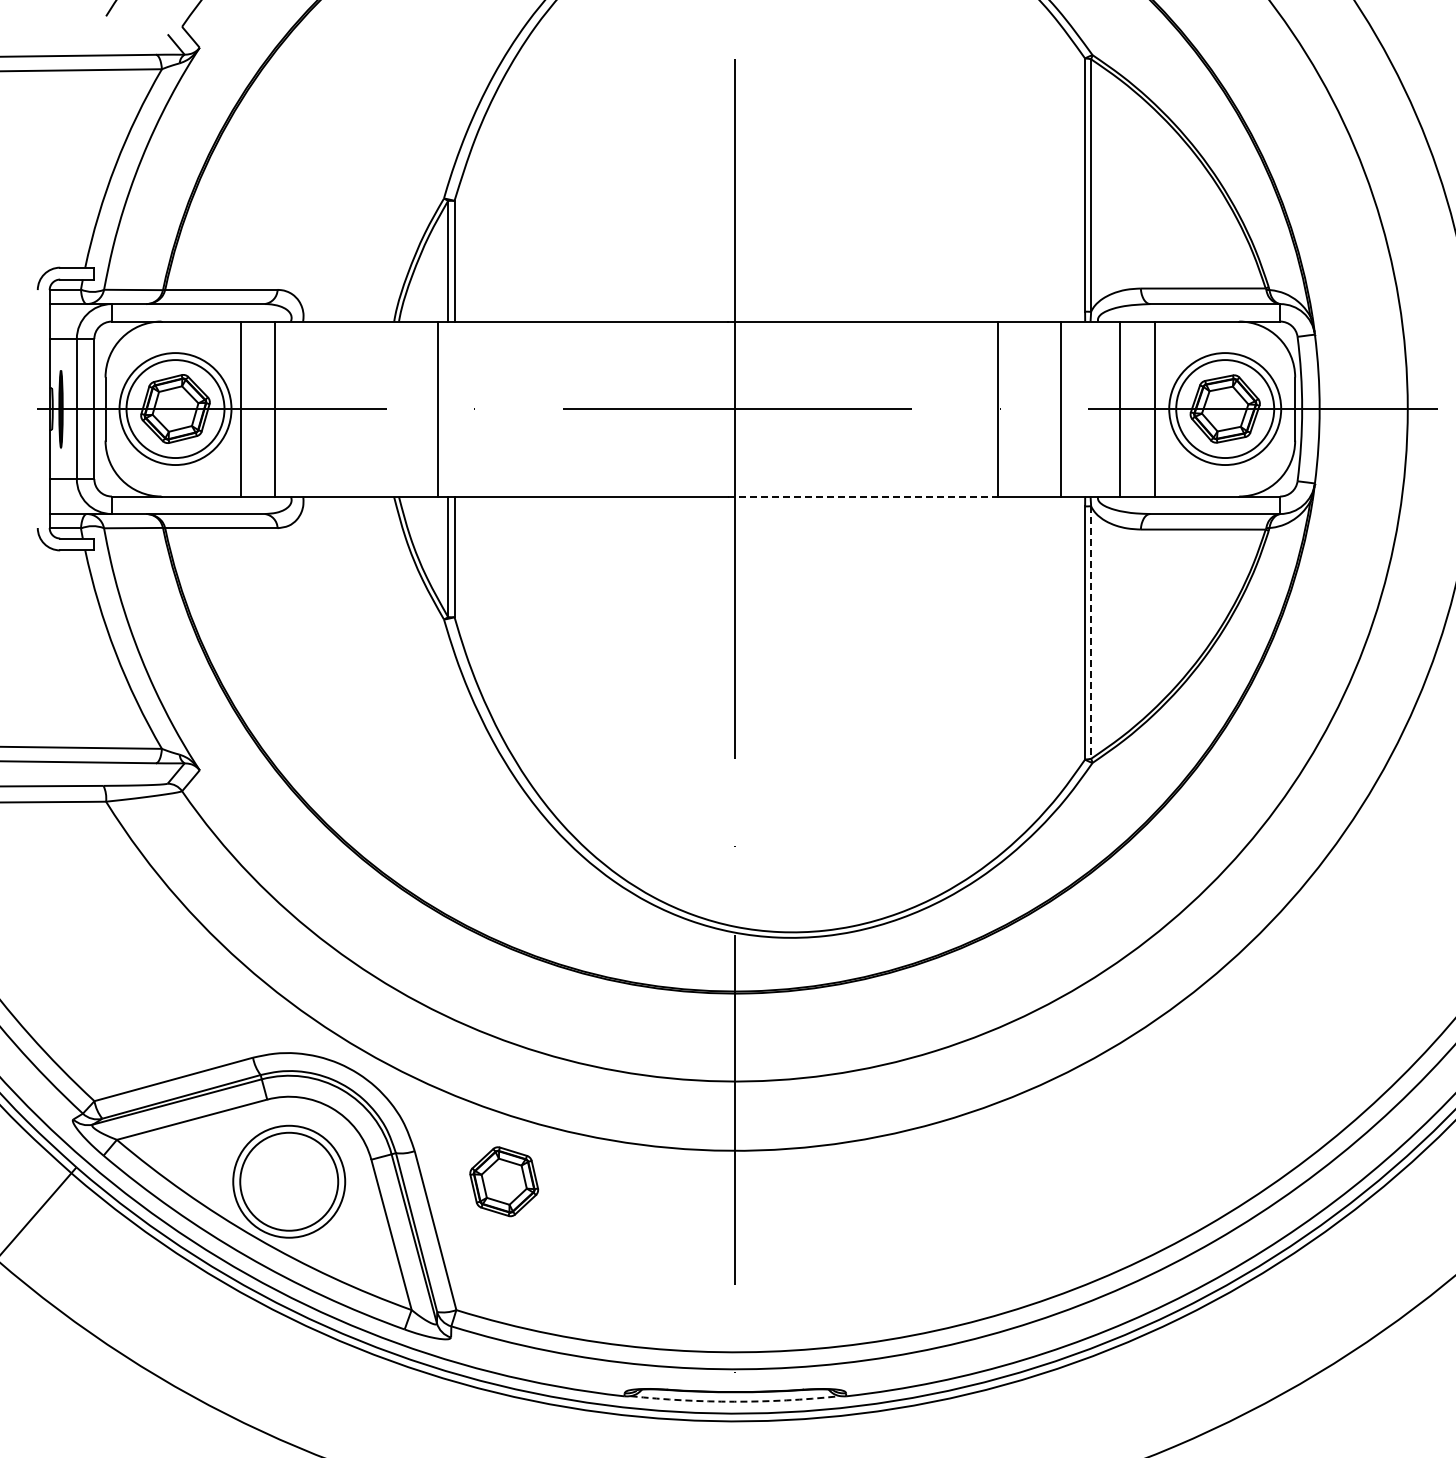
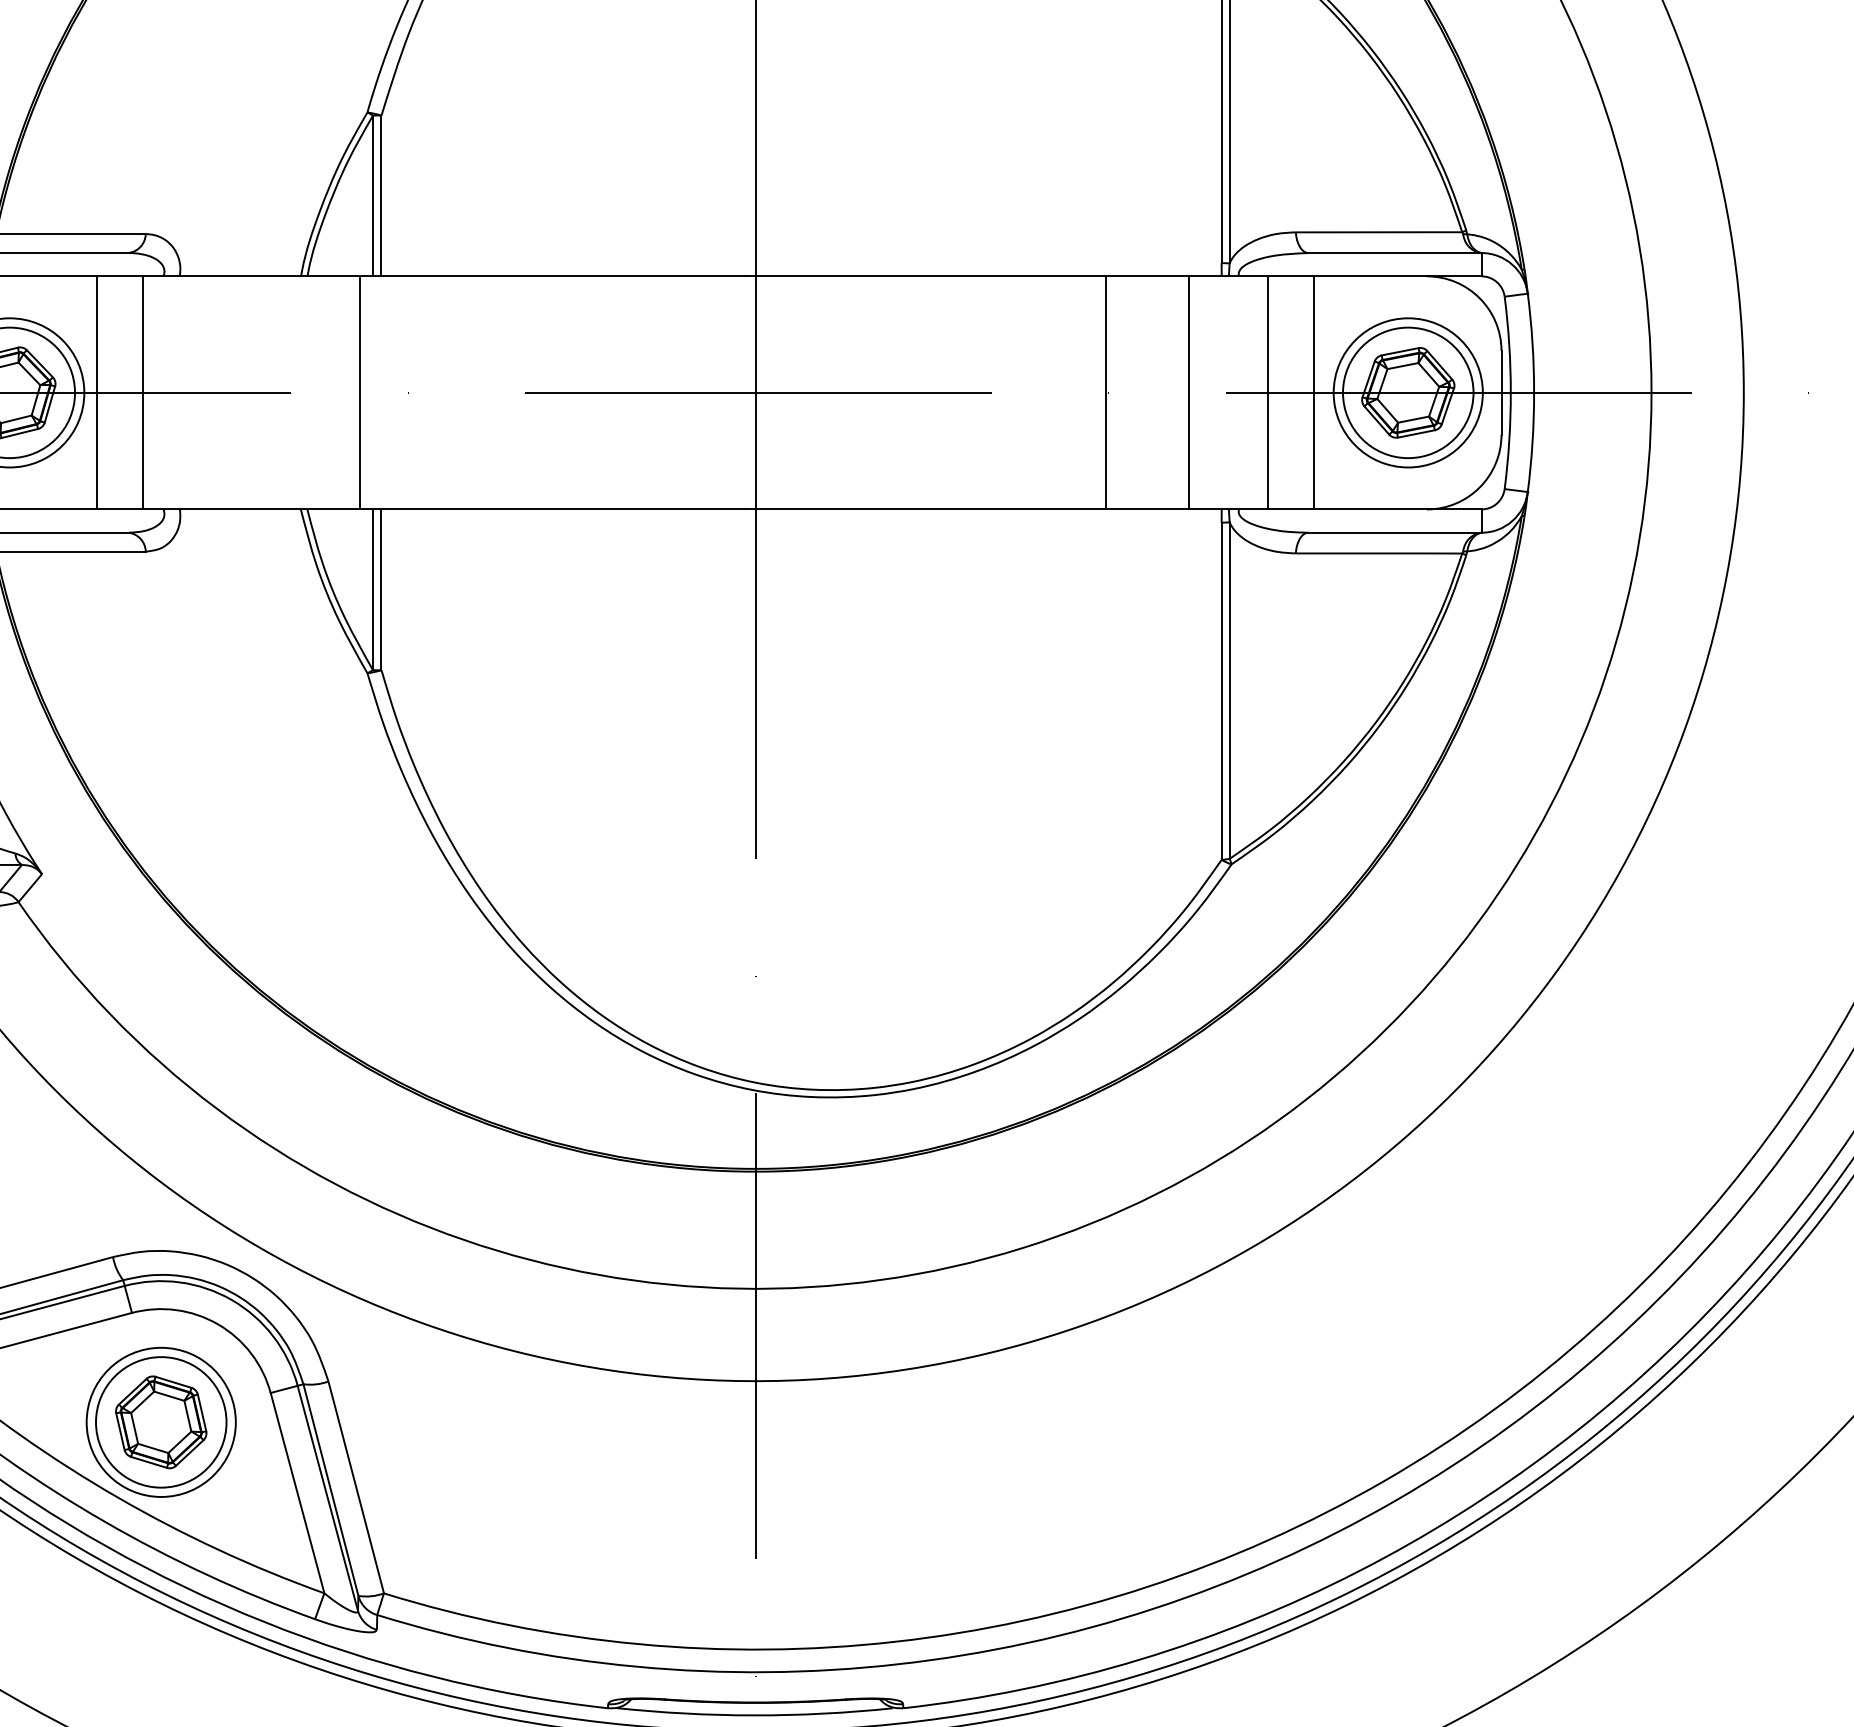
line: (863, 496) -> (926, 509), dashed -> solid
line: (1091, 633) -> (1230, 691), dashed -> solid
part: (504, 1181) -> (161, 1422), moved
arc: (734, 1401) -> (754, 1715), dashed -> solid

